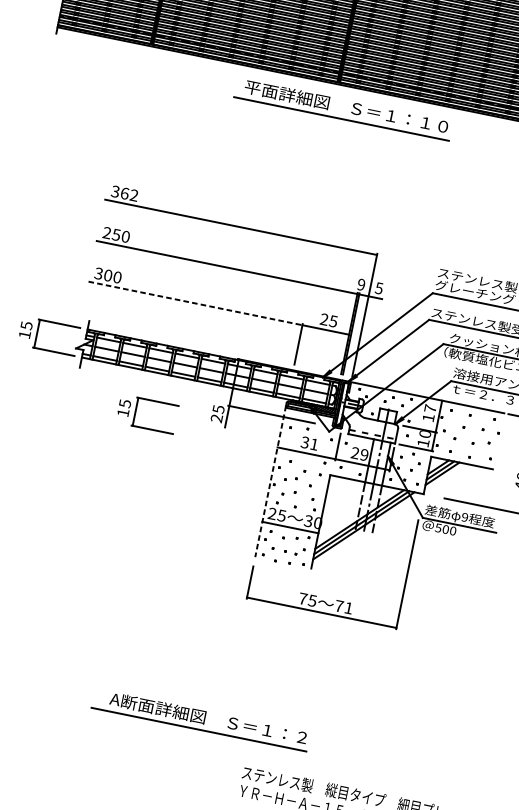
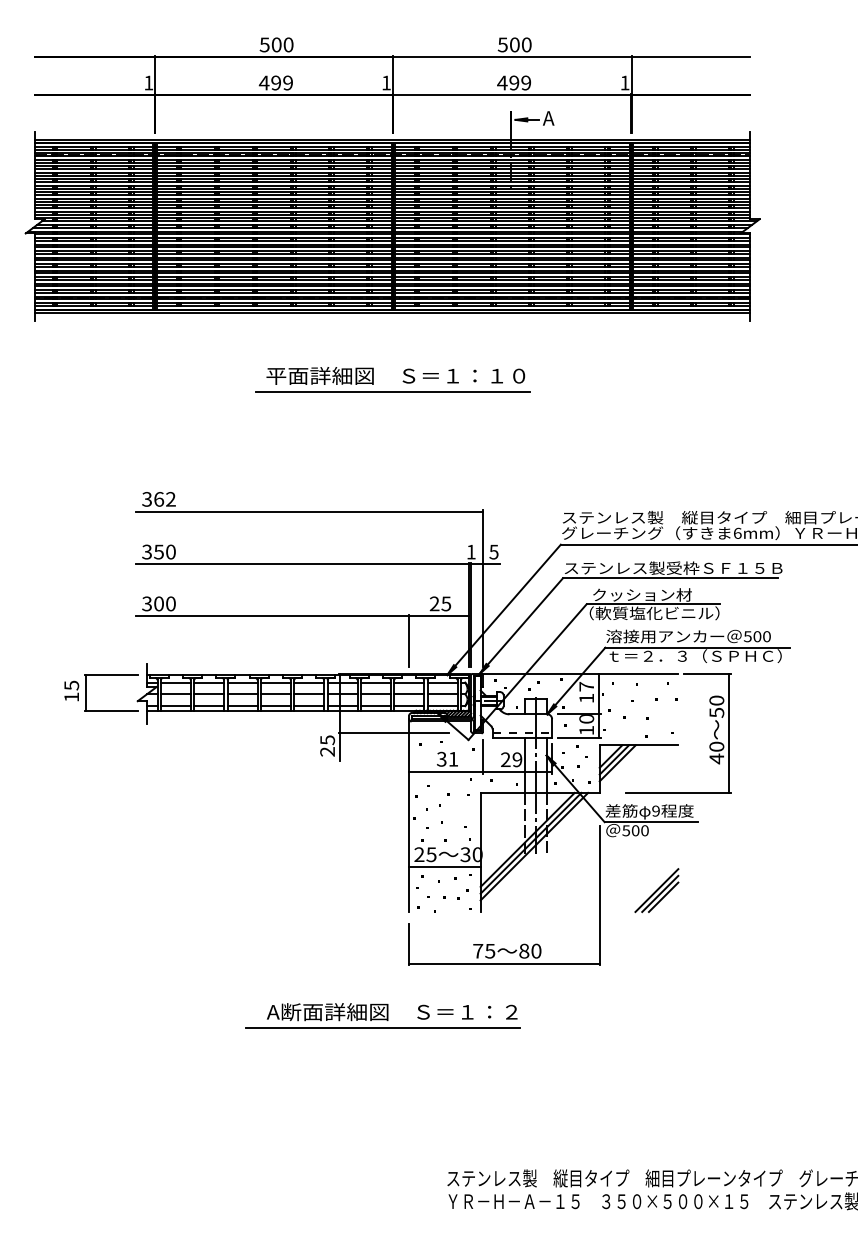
part: (350, 112) -> (402, 381), moved
text: (106, 233) -> (146, 552), 250 -> 350
text: (360, 284) -> (470, 551), 9 -> 1
line: (195, 303) -> (273, 616), dashed -> solid
part: (135, 411) -> (226, 763), removed
line: (270, 482) -> (409, 816), dashed -> solid
part: (452, 579) -> (656, 890), added
text: (344, 606) -> (530, 950), 71 -> 80
part: (200, 719) -> (382, 1015), moved

